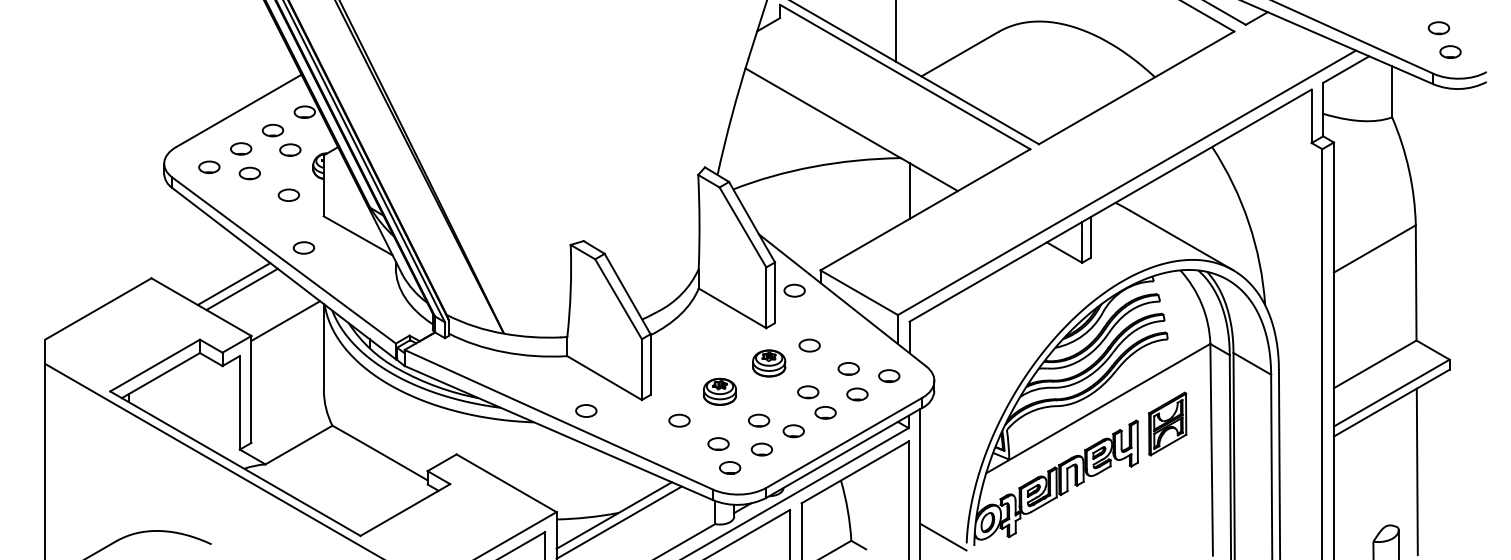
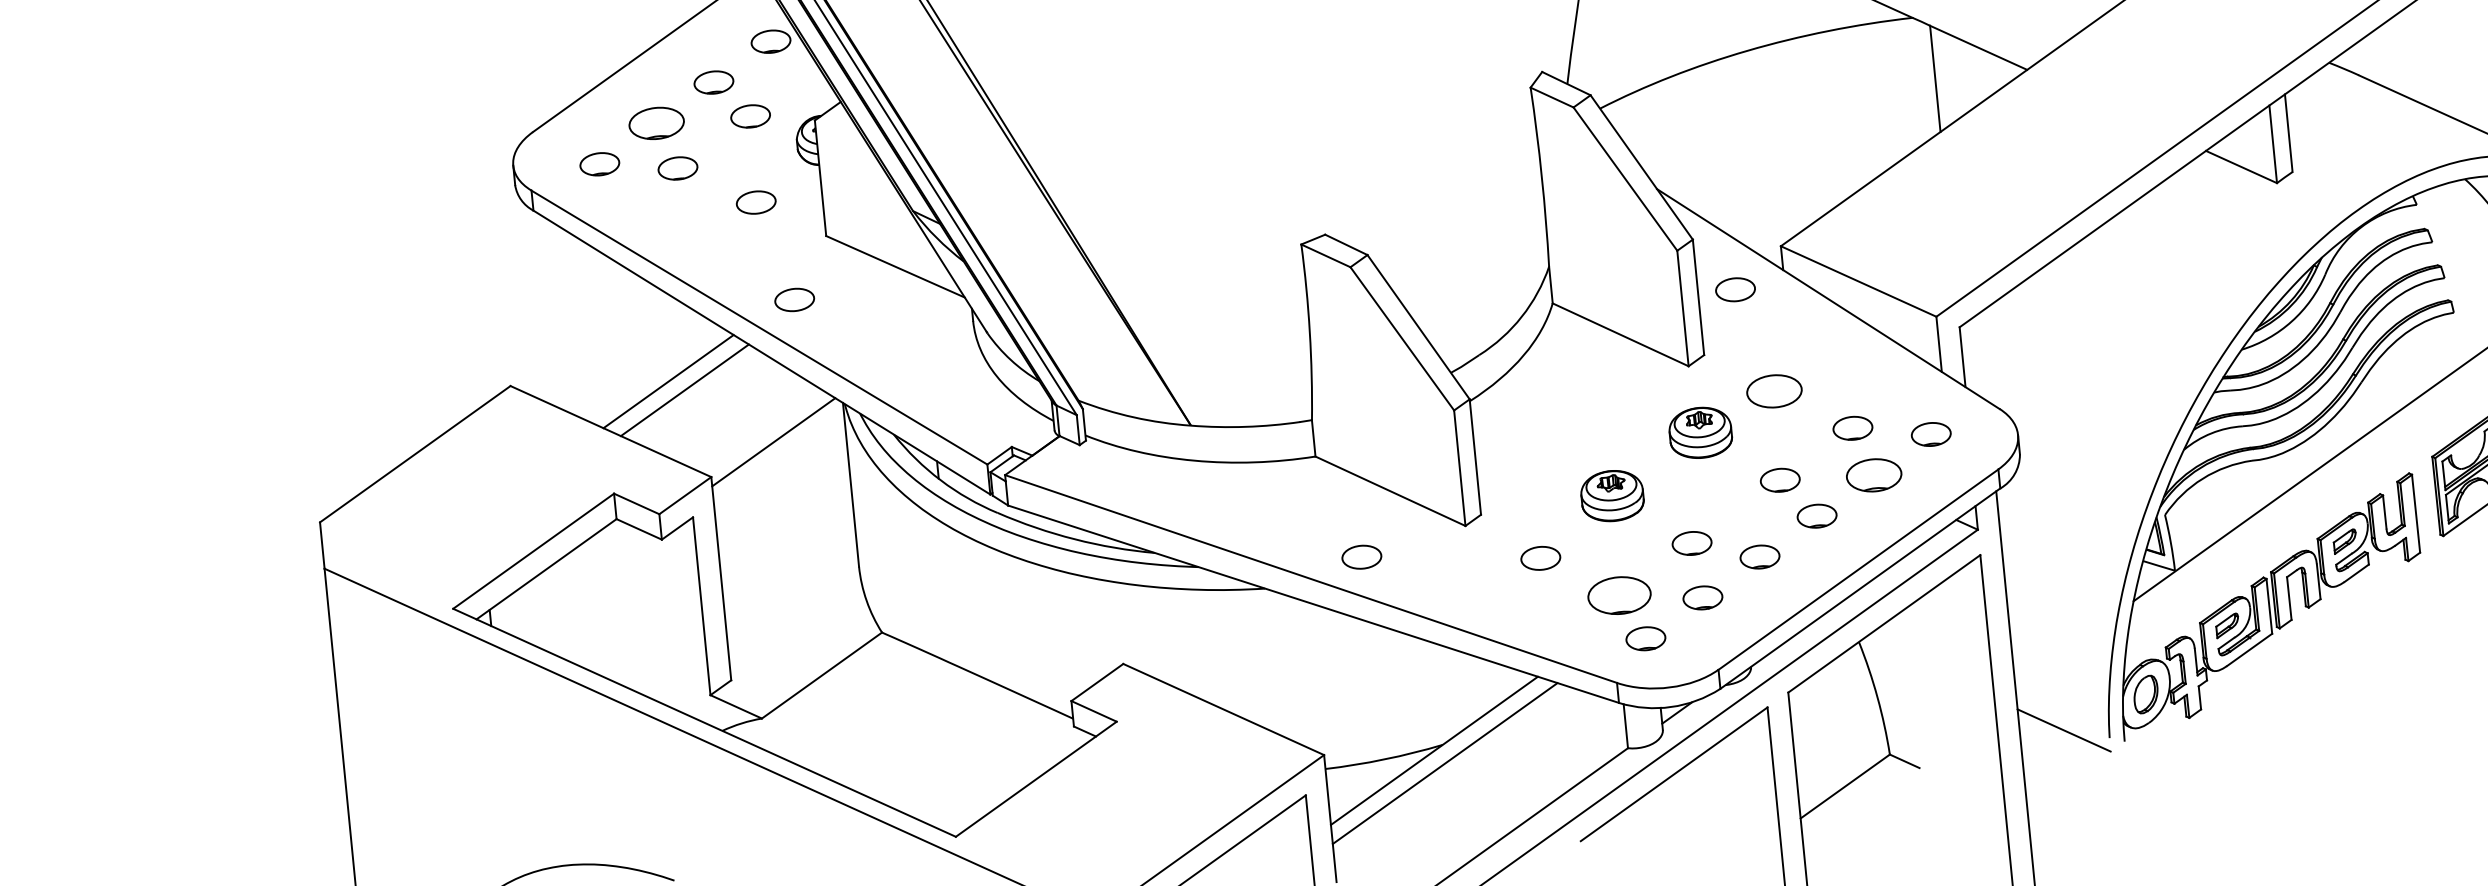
part: (241, 148) -> (657, 122), size x1.4
part: (809, 345) -> (1773, 391), size x1.4
part: (857, 394) -> (1874, 475), size x1.4
part: (718, 443) -> (1619, 594), size x1.6

